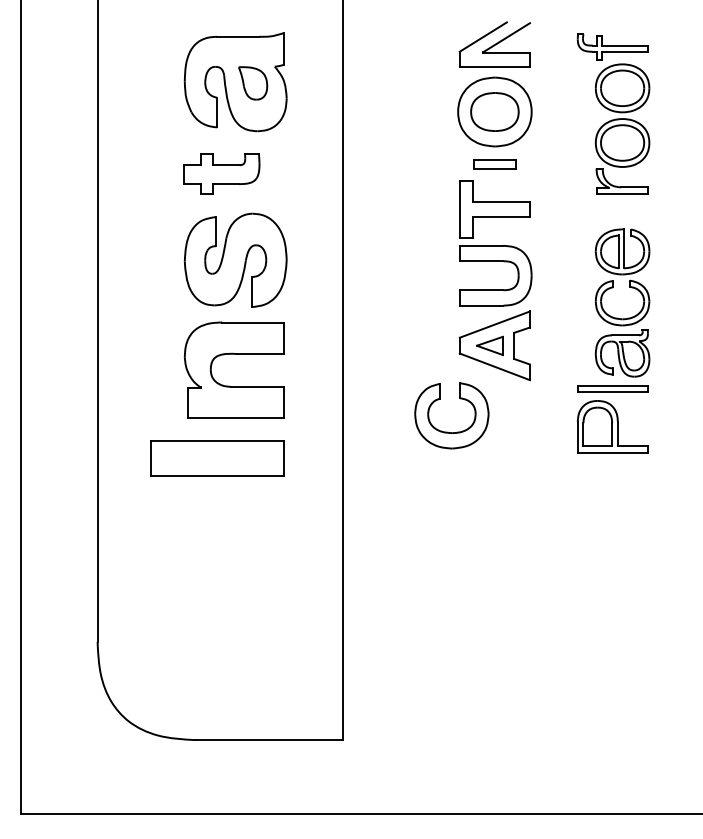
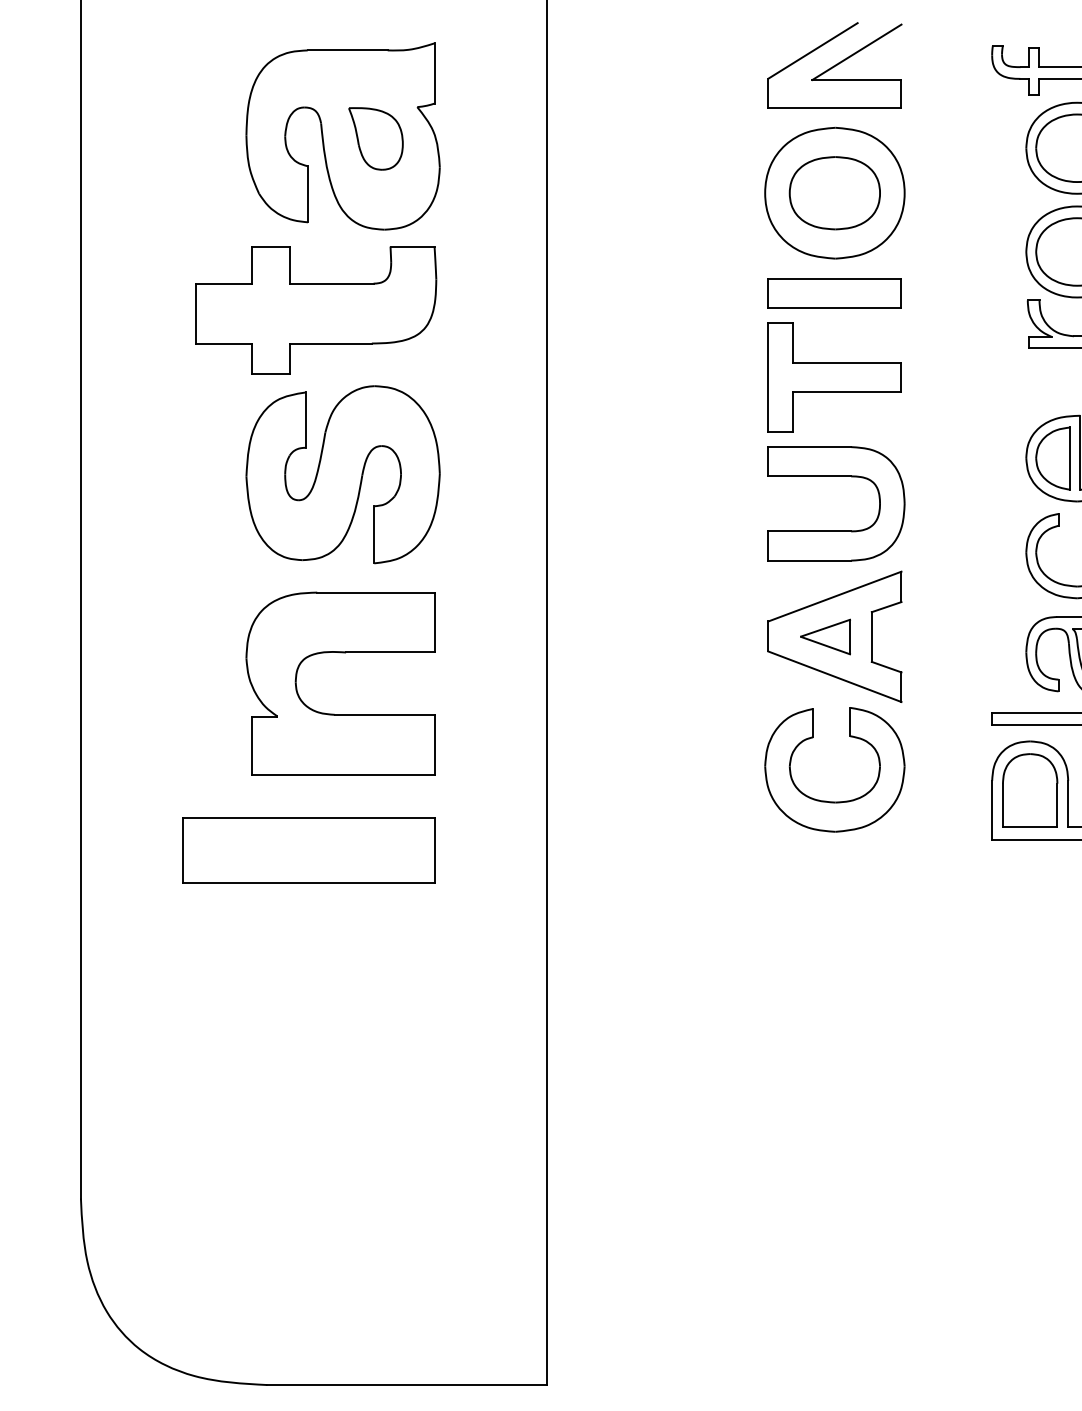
part: (494, 164) -> (834, 292), size x1.67
part: (221, 173) -> (316, 309), size x1.67
part: (447, 431) -> (826, 799), moved

